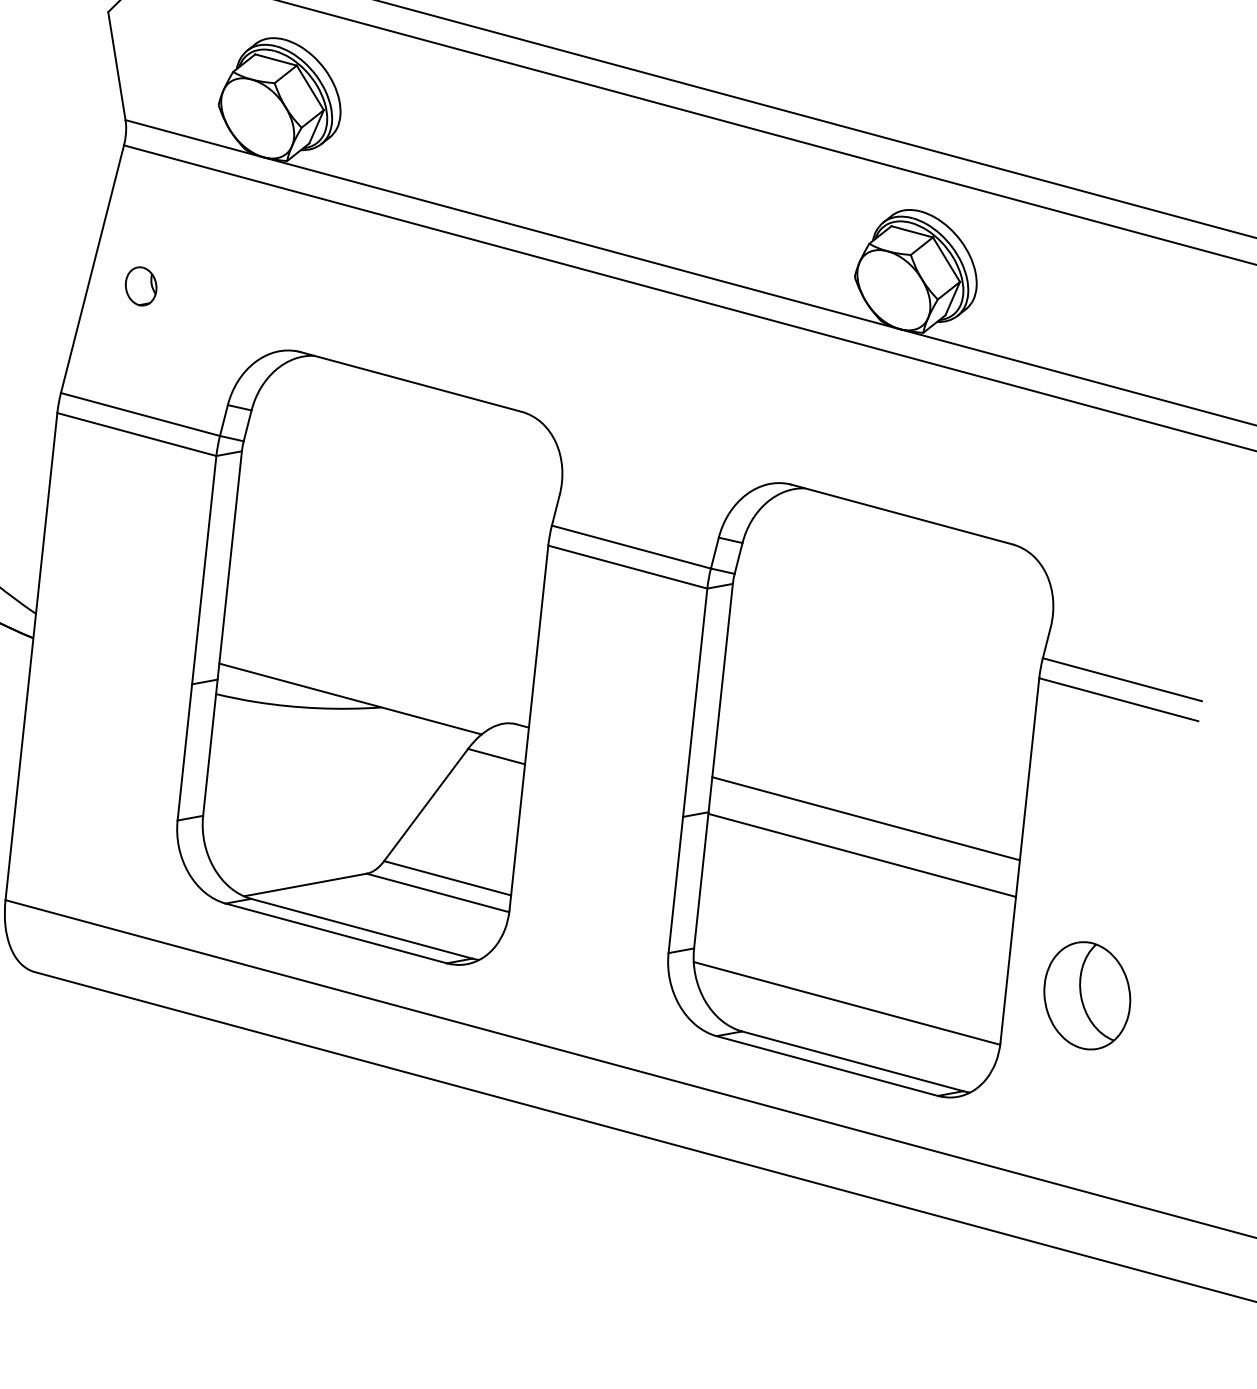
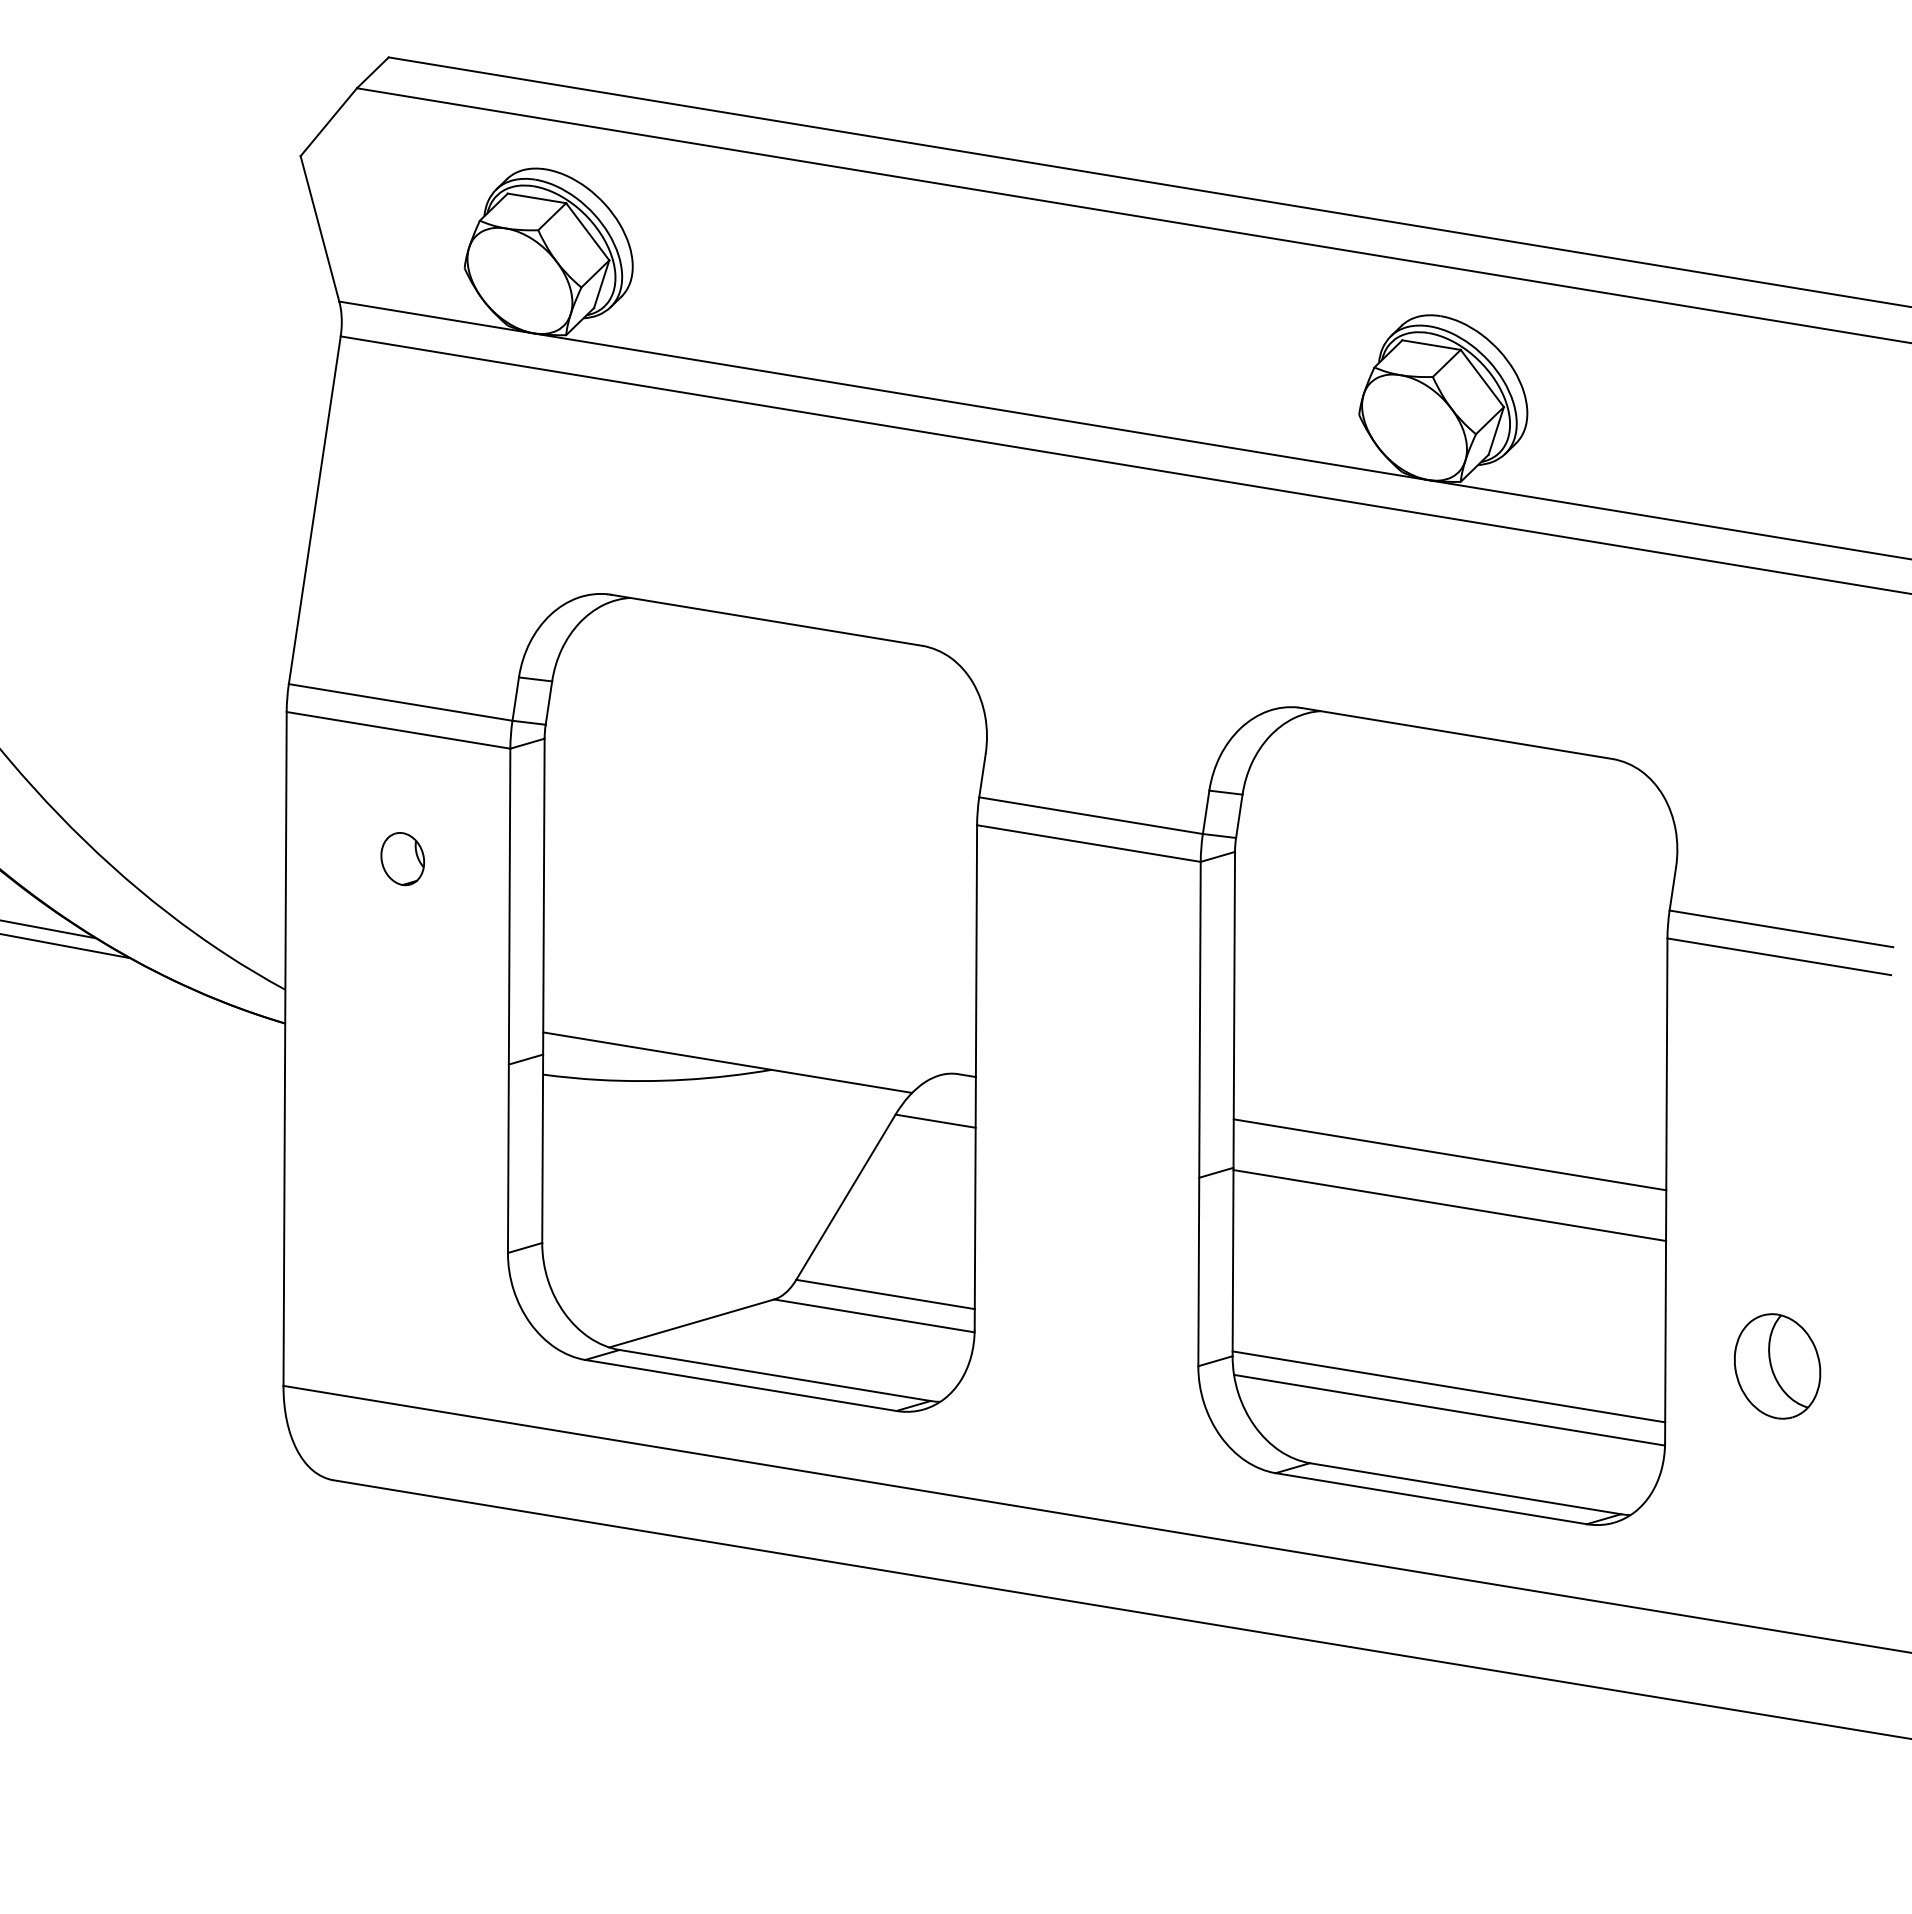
part: (140, 286) -> (402, 859), moved
line: (847, 986) -> (1448, 1386), added
part: (1087, 995) -> (1777, 1366), size x0.71

